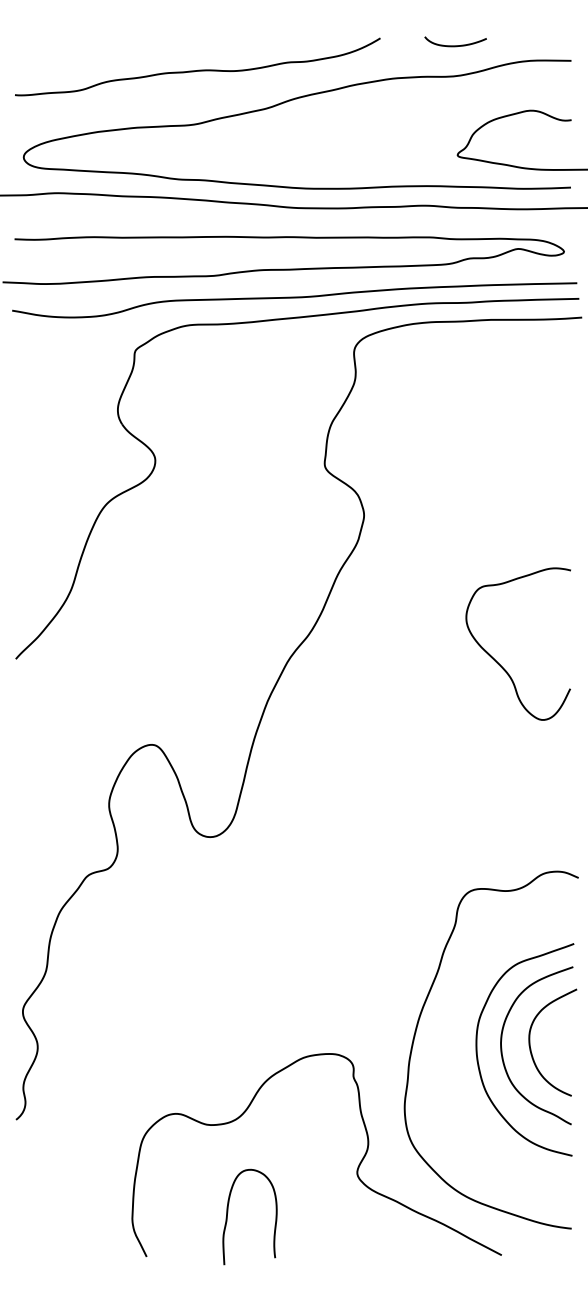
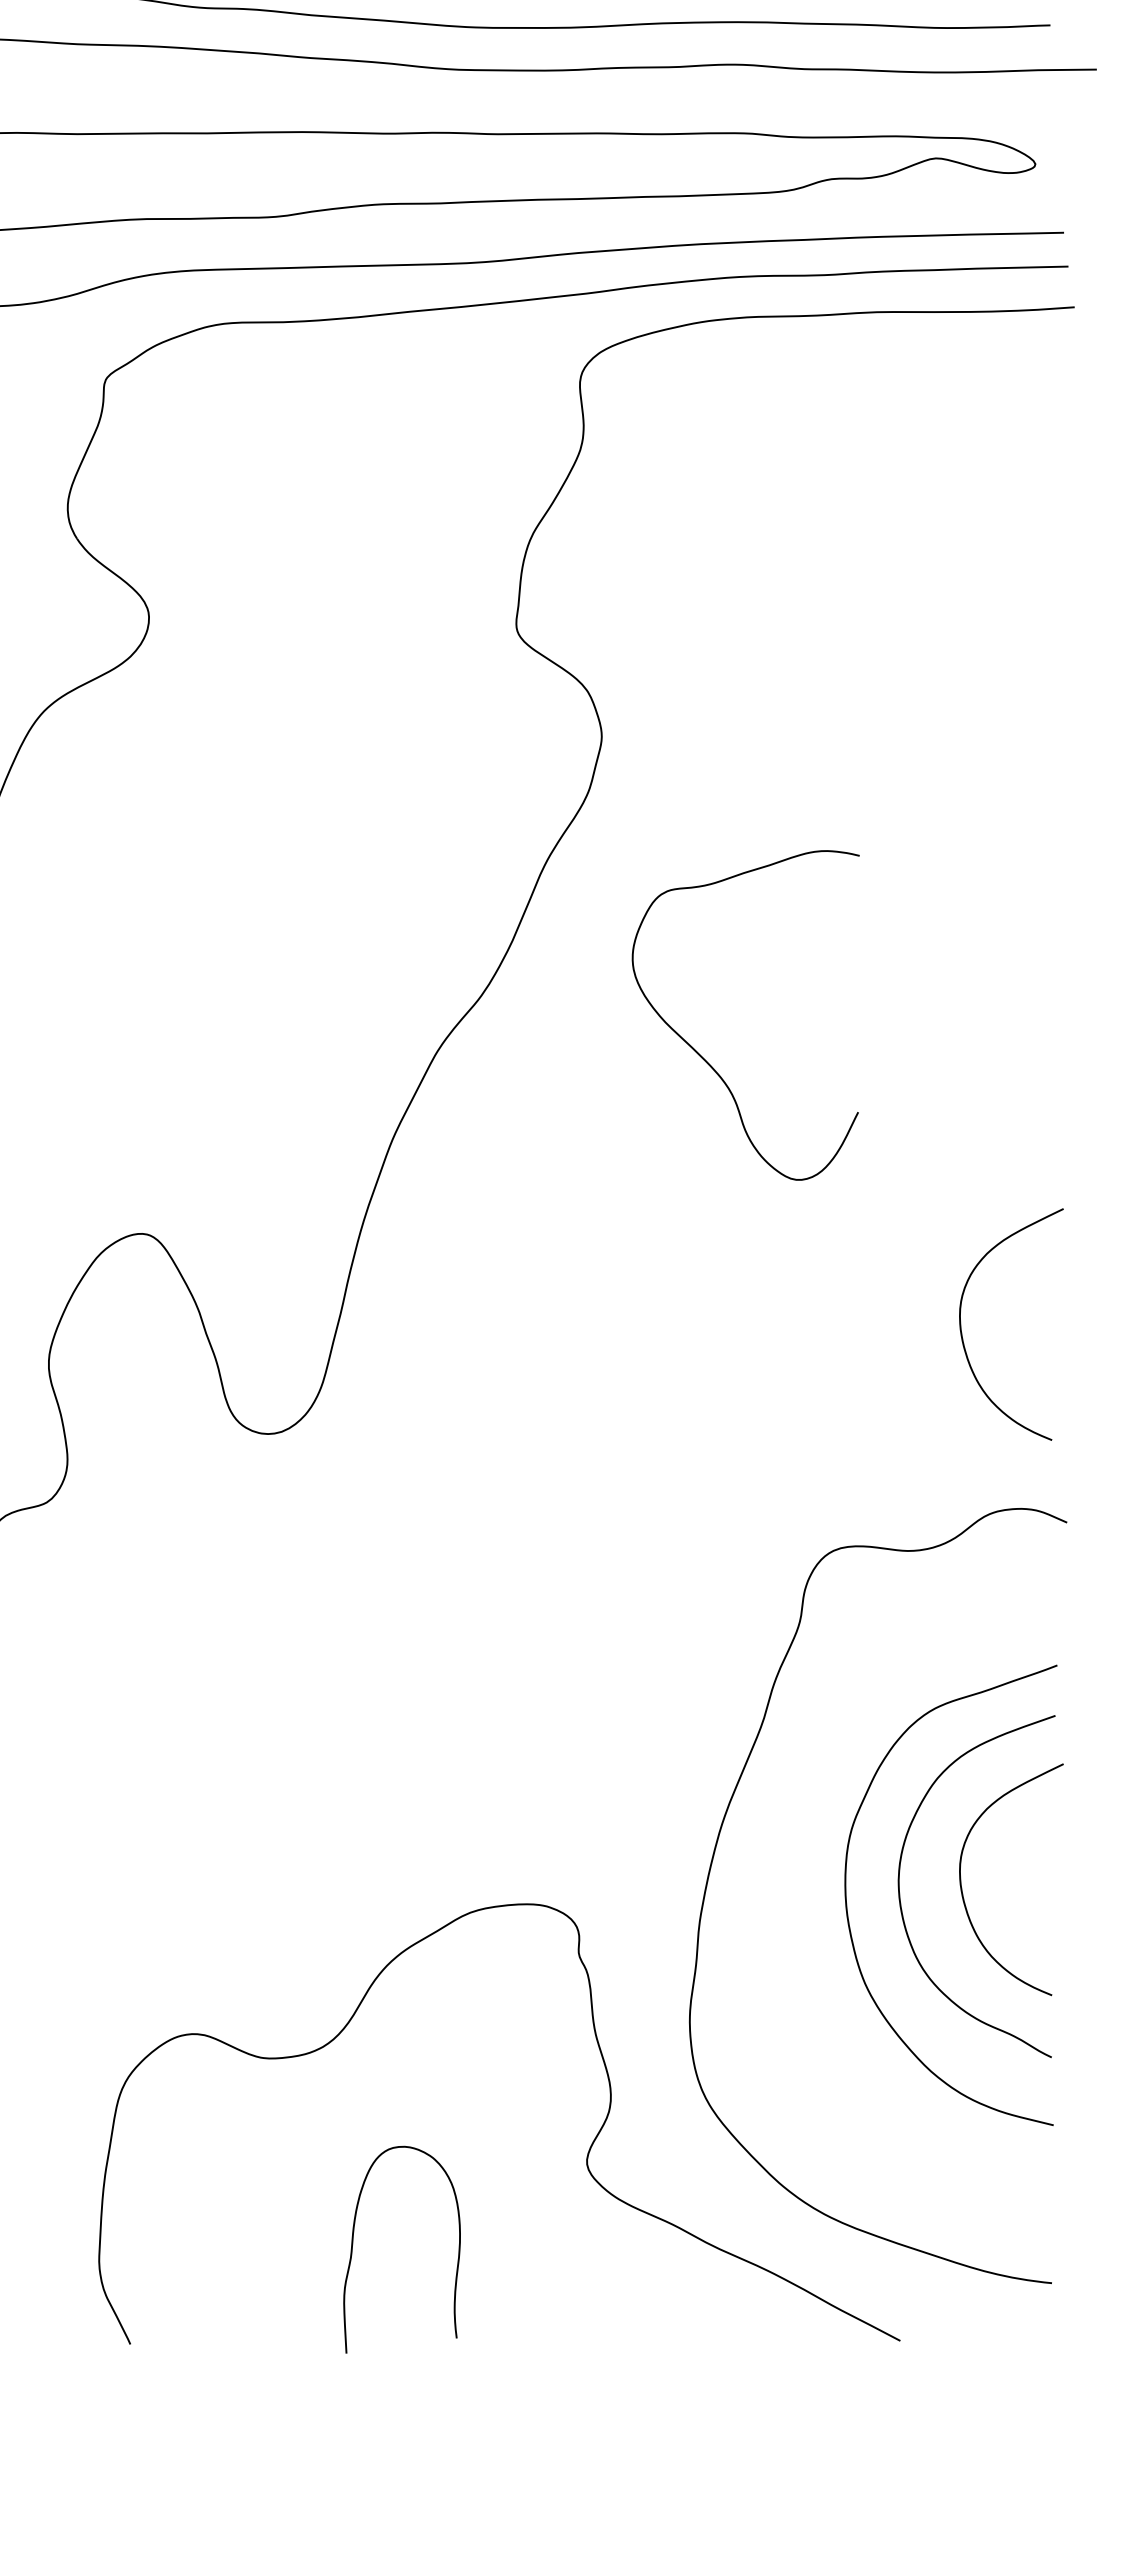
curve: (498, 662) -> (702, 1055), moved
curve: (531, 792) -> (964, 1337), added
curve: (228, 1212) -> (355, 2239), moved

